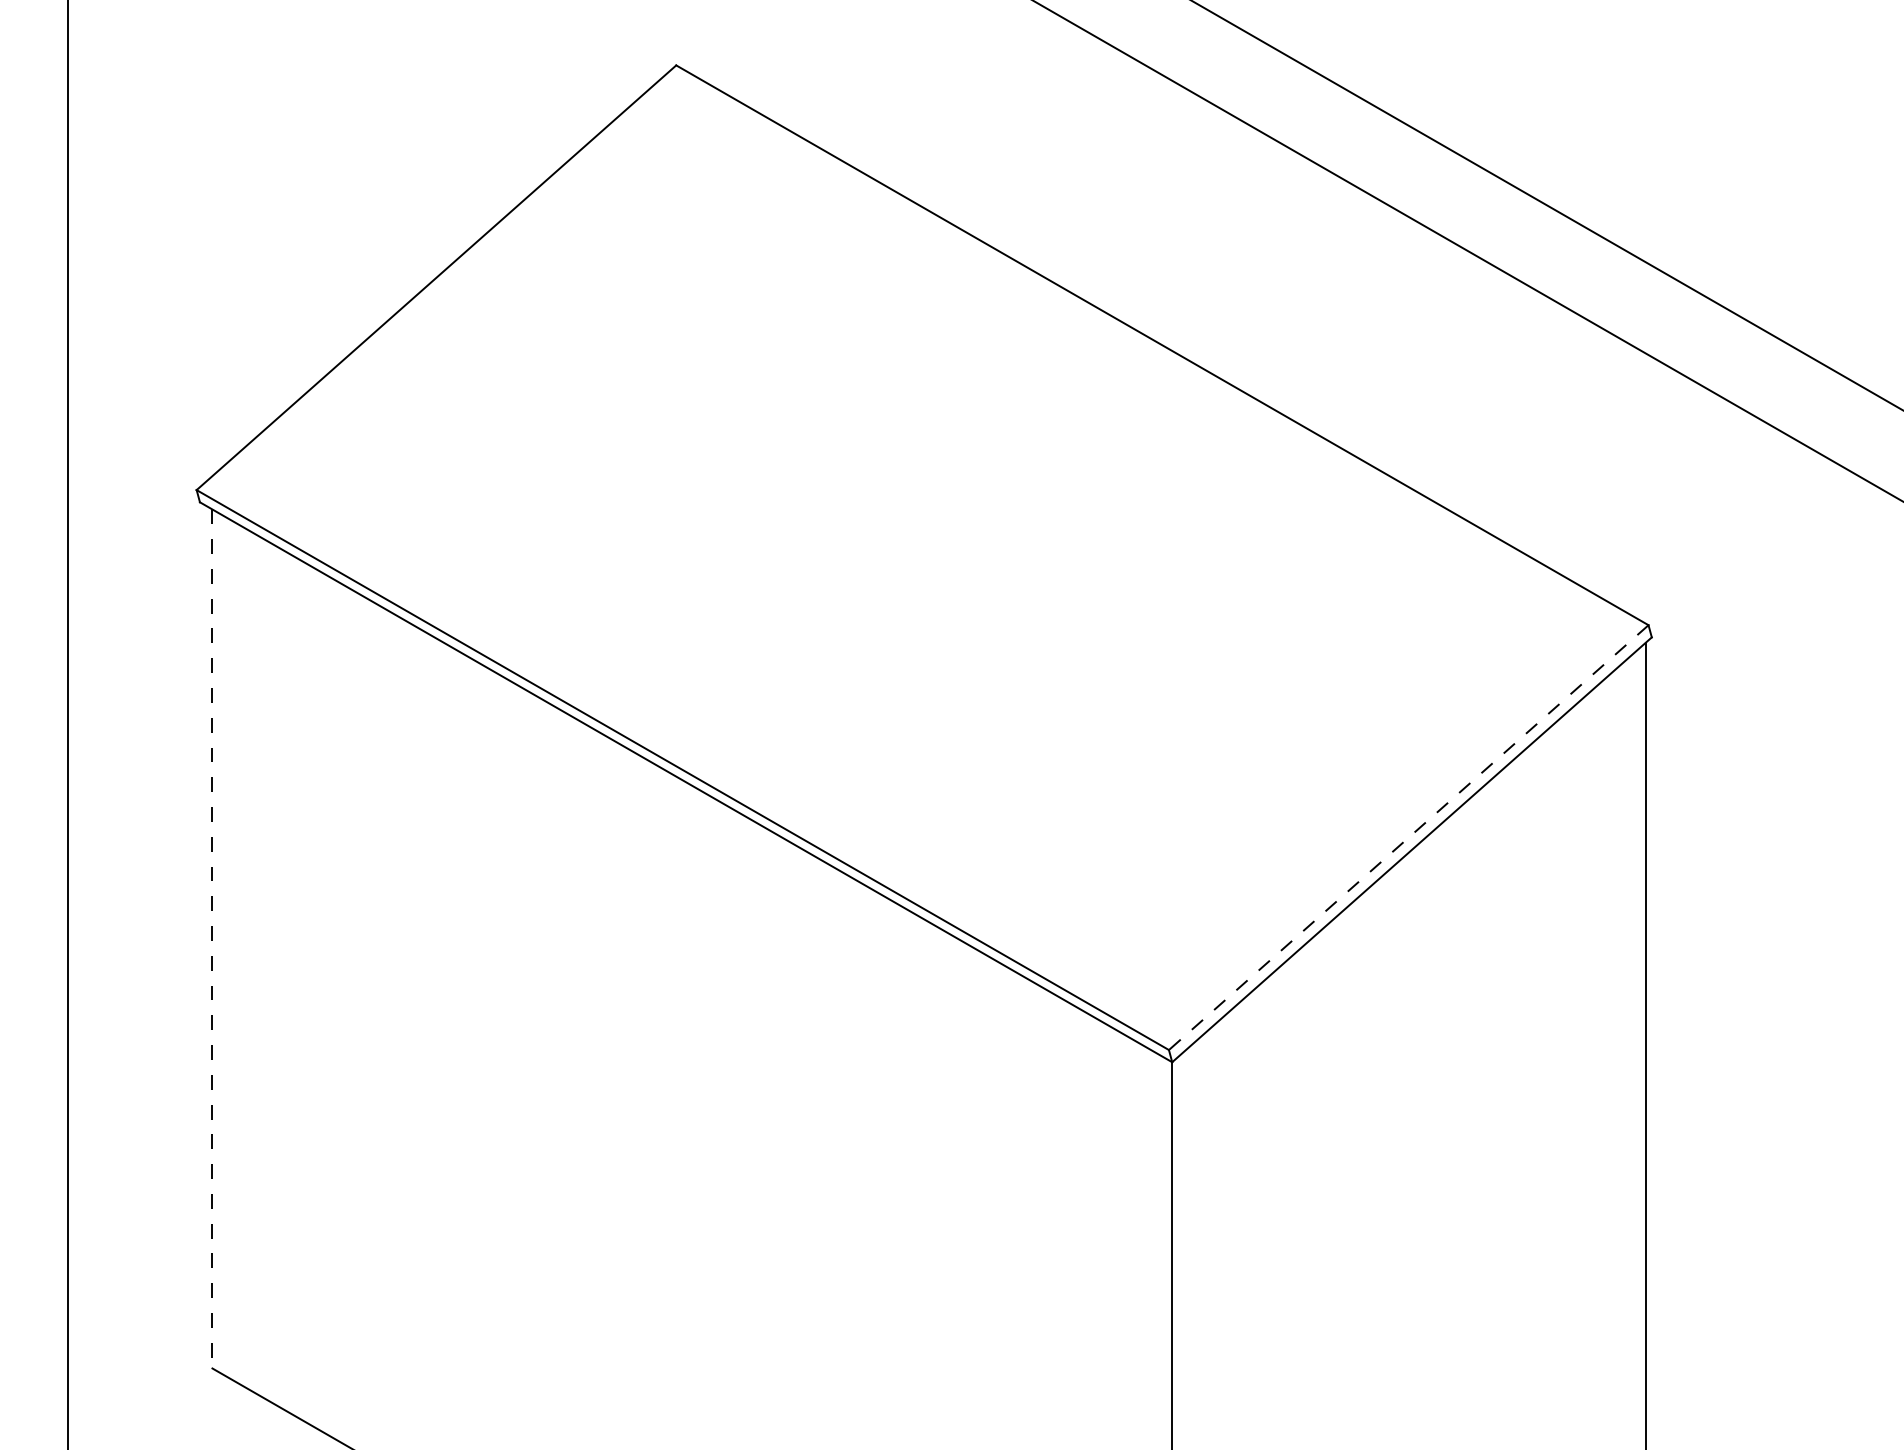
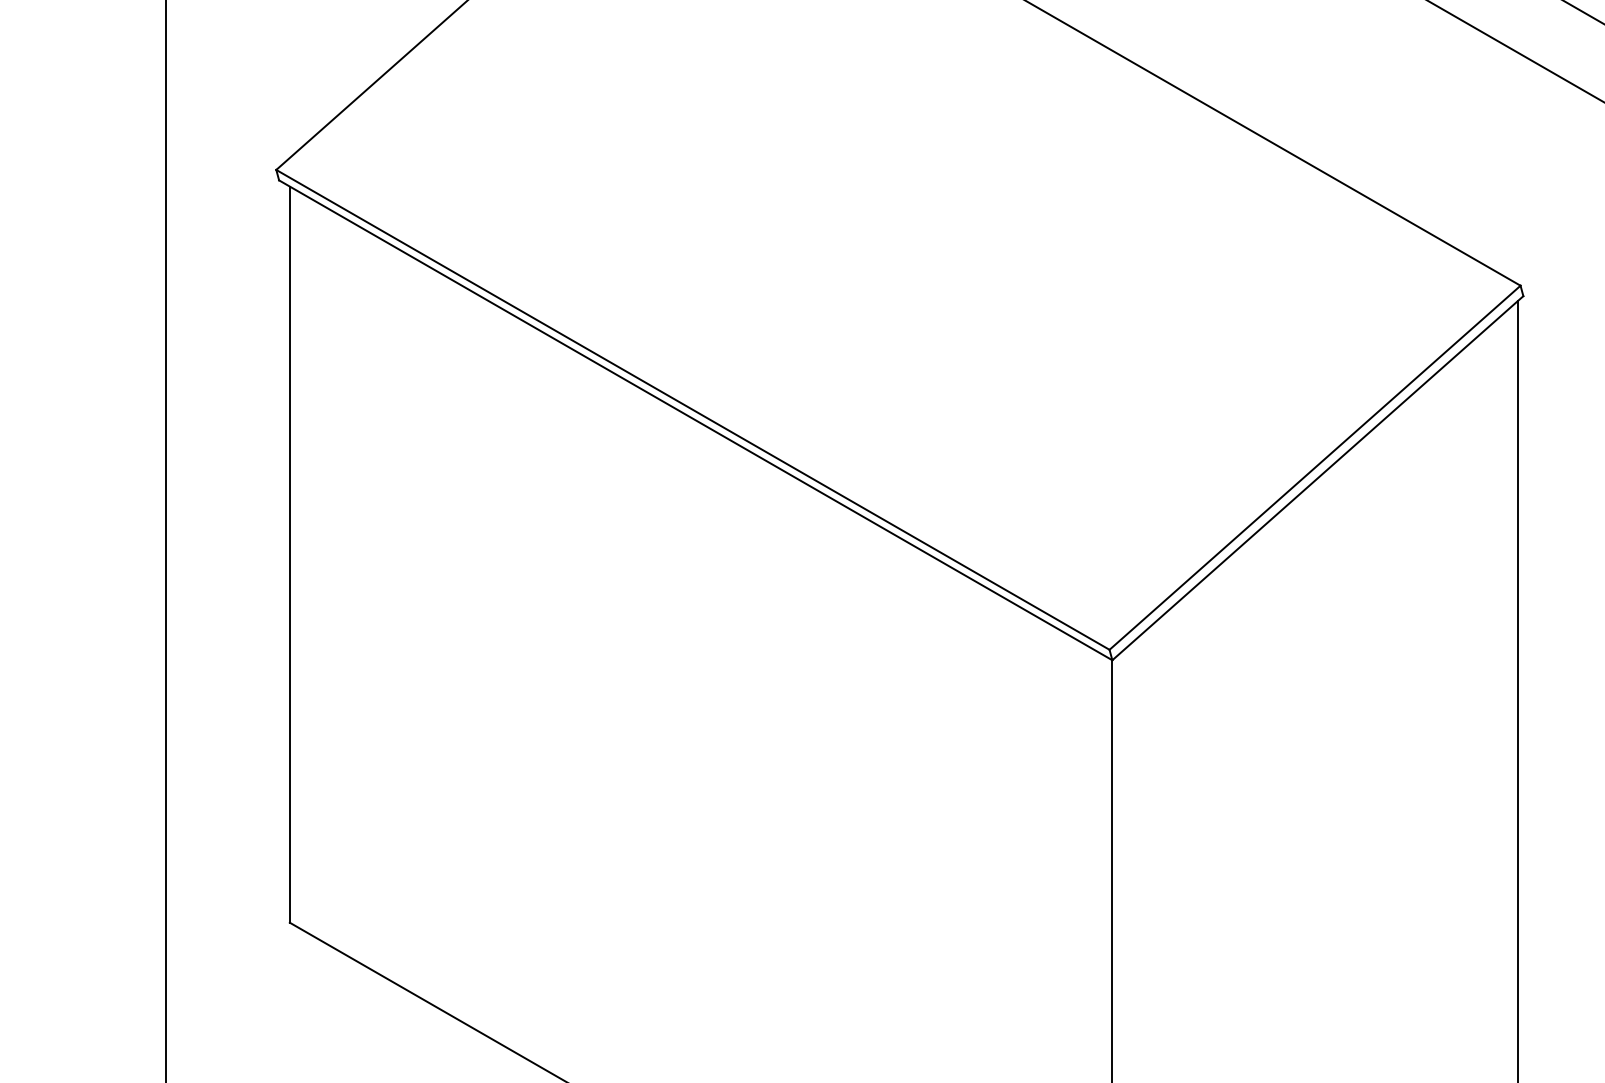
line: (1408, 837) -> (1314, 467), dashed -> solid
line: (212, 938) -> (289, 554), dashed -> solid

